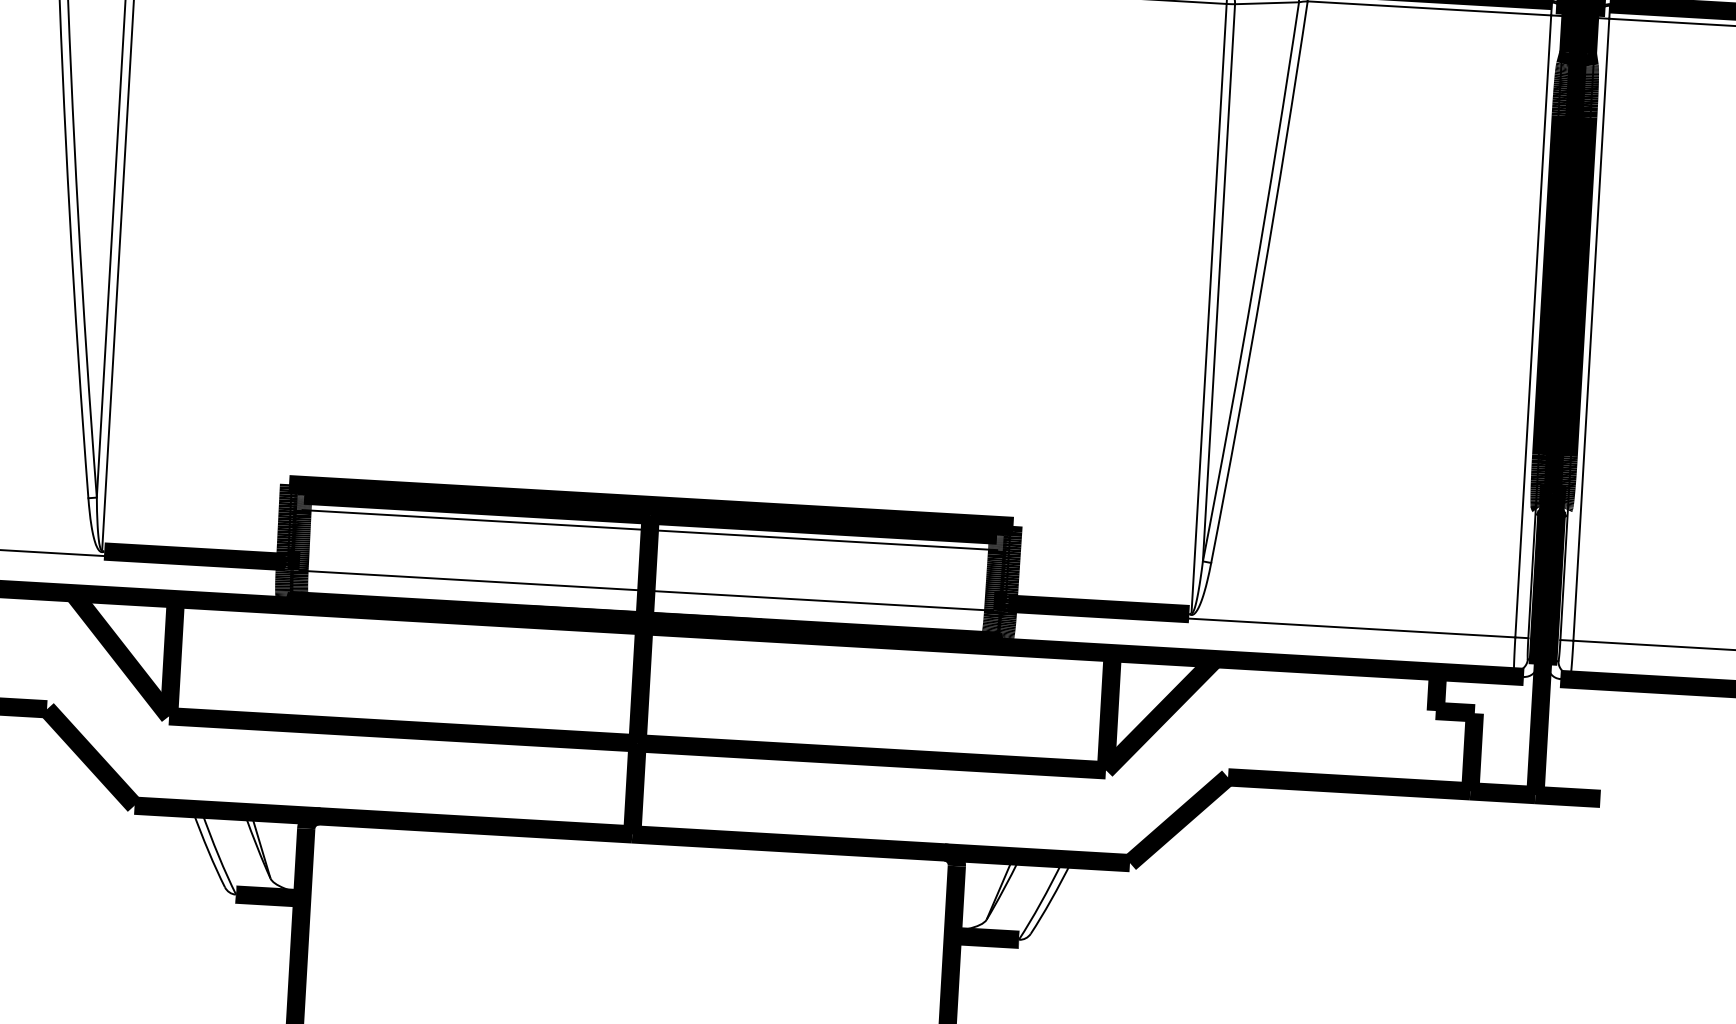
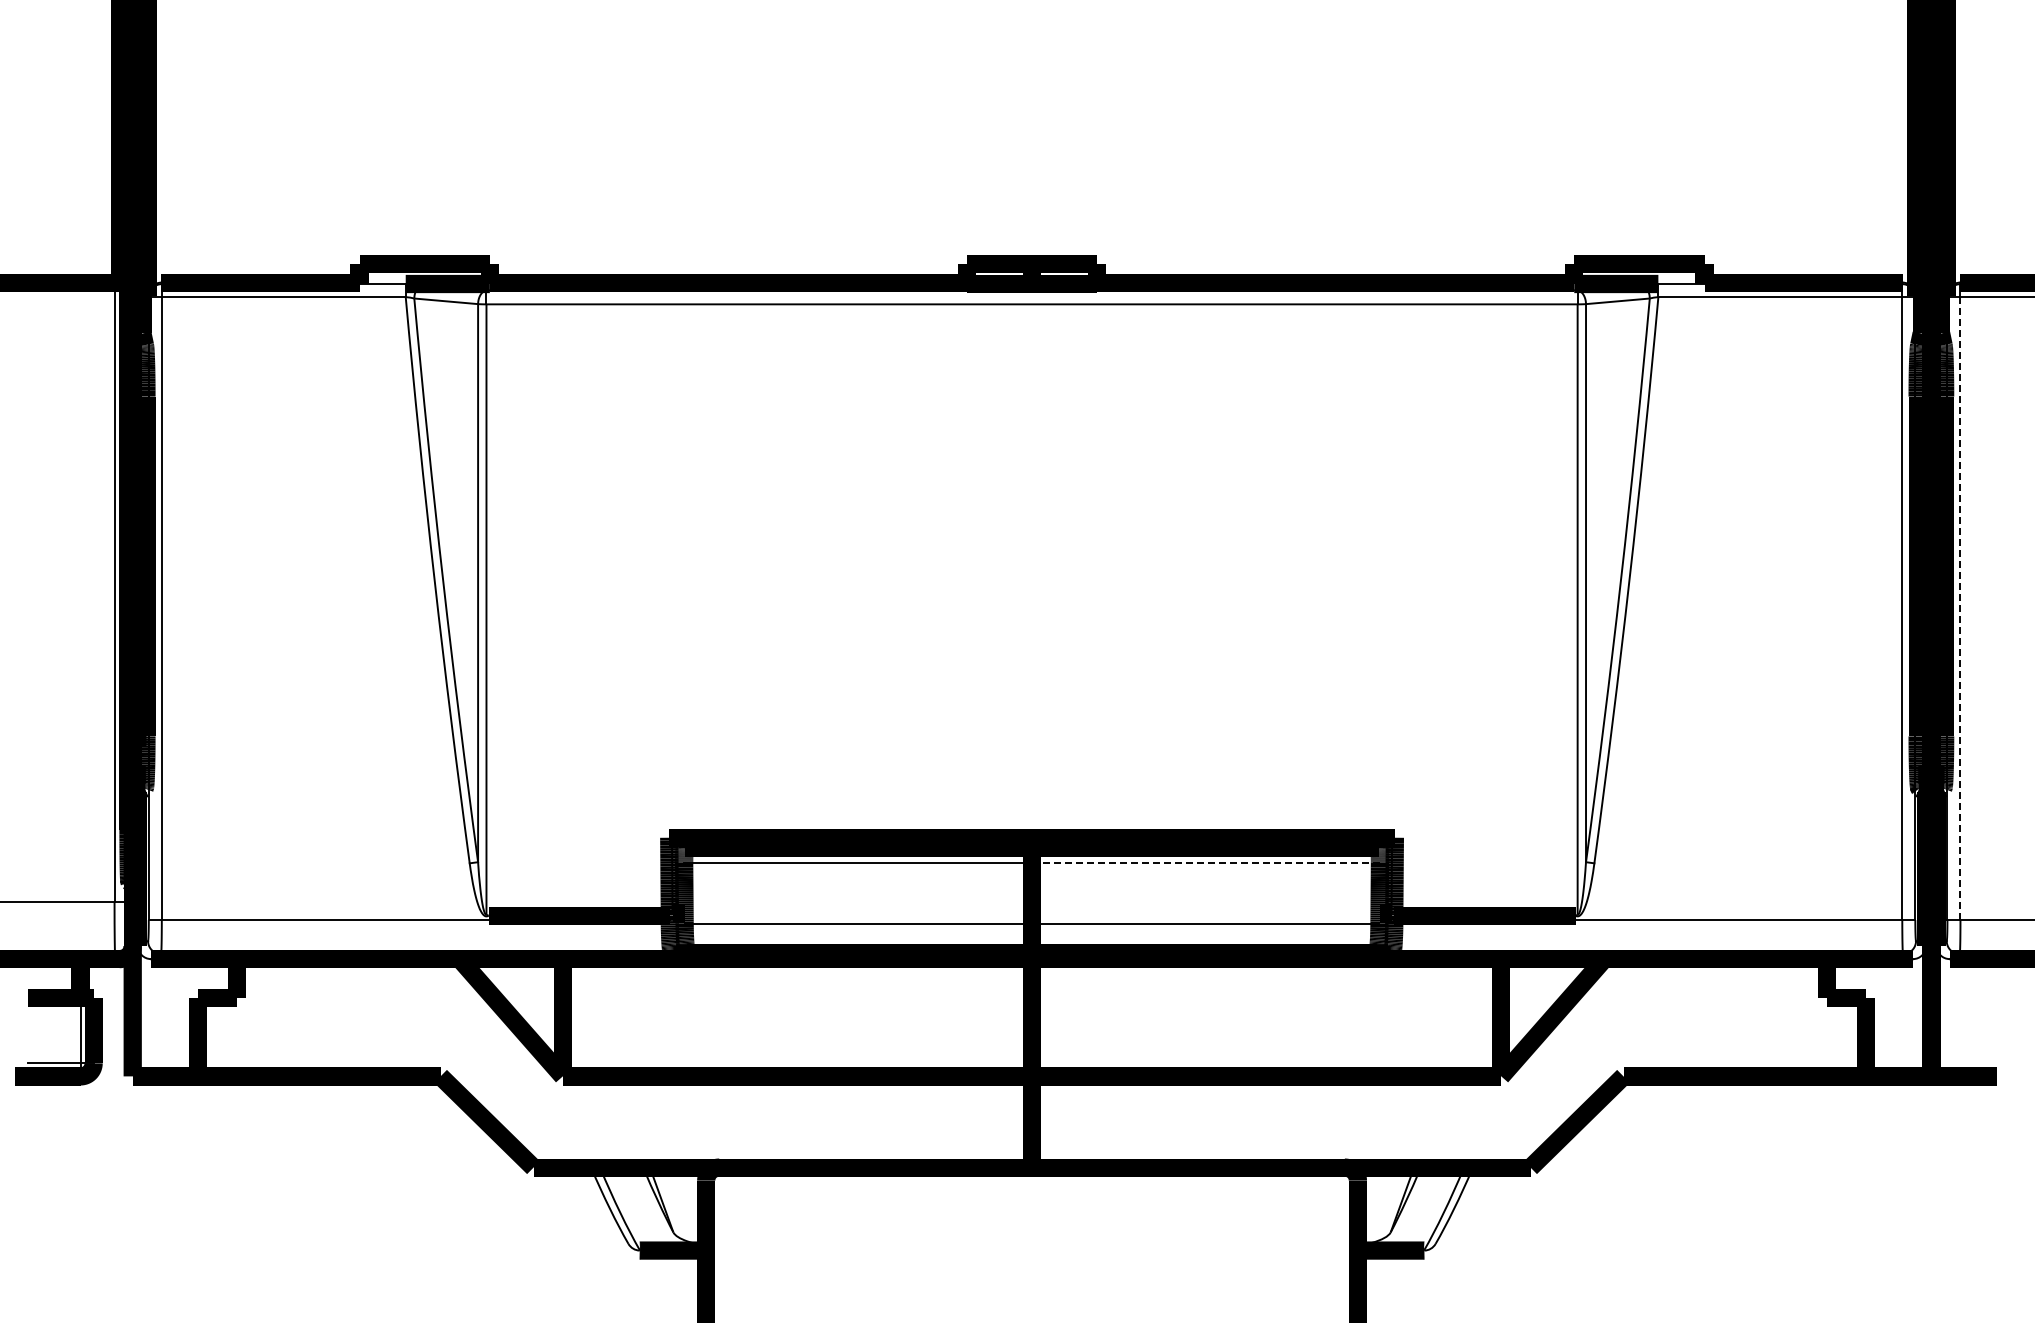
line: (1591, 329) -> (1960, 608), solid -> dashed
line: (824, 539) -> (1206, 862), solid -> dashed

